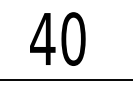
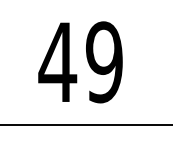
text: (73, 38) -> (104, 61), 40 -> 49

